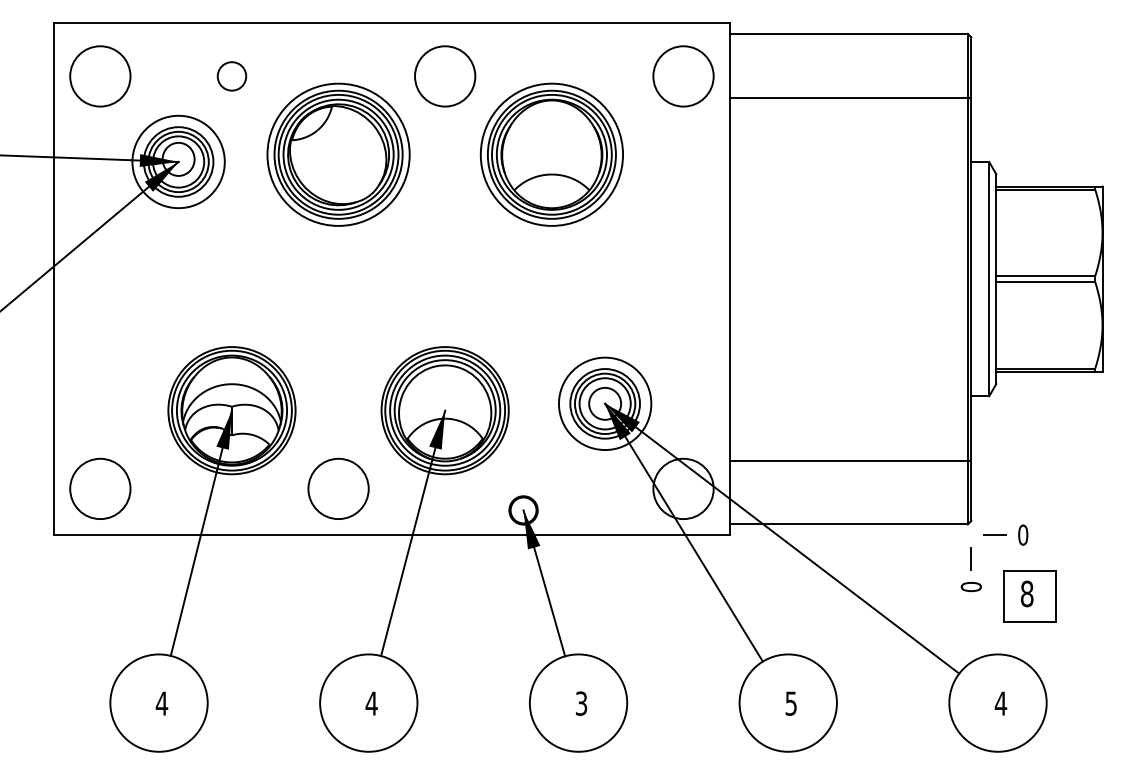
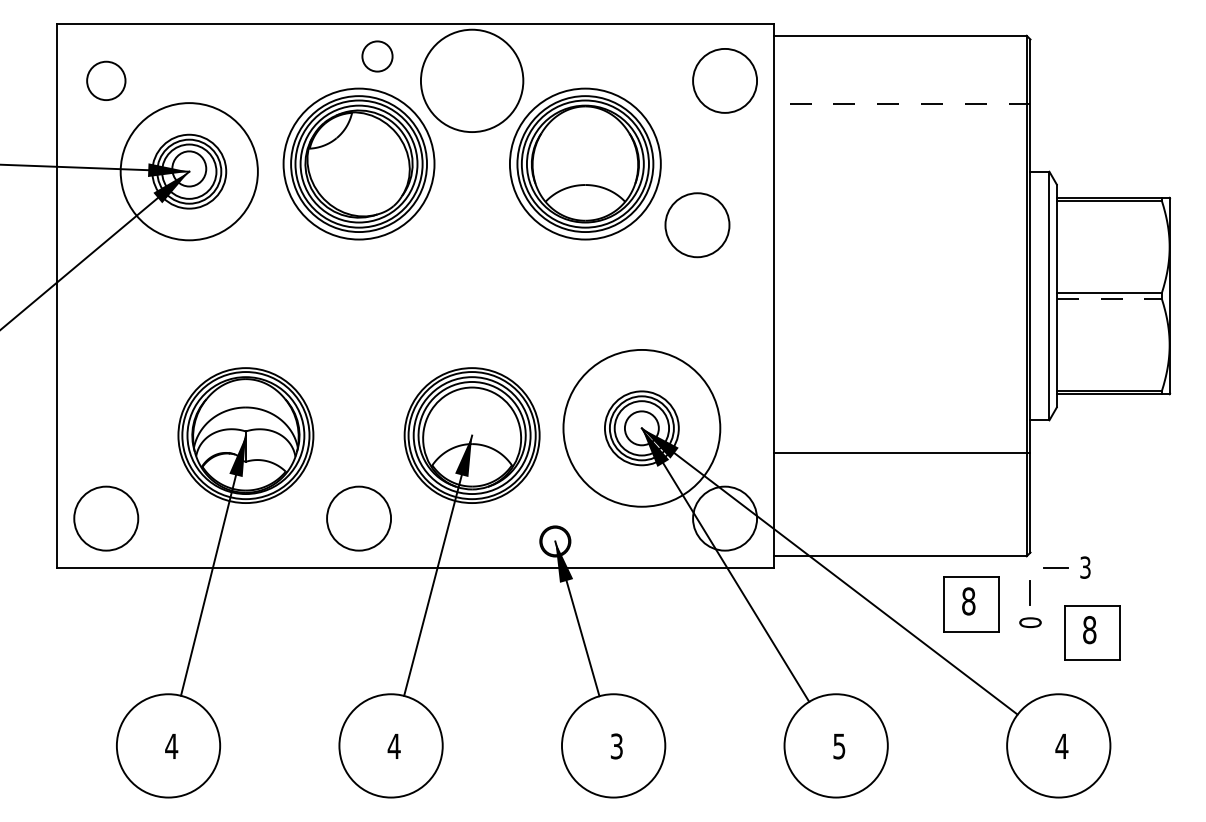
circle: (100, 76) -> (106, 80), size x0.6
circle: (231, 76) -> (376, 56), moved
circle: (445, 76) -> (472, 80), size x1.6
line: (850, 97) -> (902, 103), solid -> dashed
circle: (178, 161) -> (189, 171), size x1.4
circle: (657, 212) -> (697, 225), added
line: (1045, 282) -> (1109, 299), solid -> dashed
circle: (604, 403) -> (641, 427), size x1.6
line: (850, 460) -> (902, 453), moved
text: (1023, 534) -> (1085, 566), 0 -> 3
part: (915, 569) -> (971, 604), added

